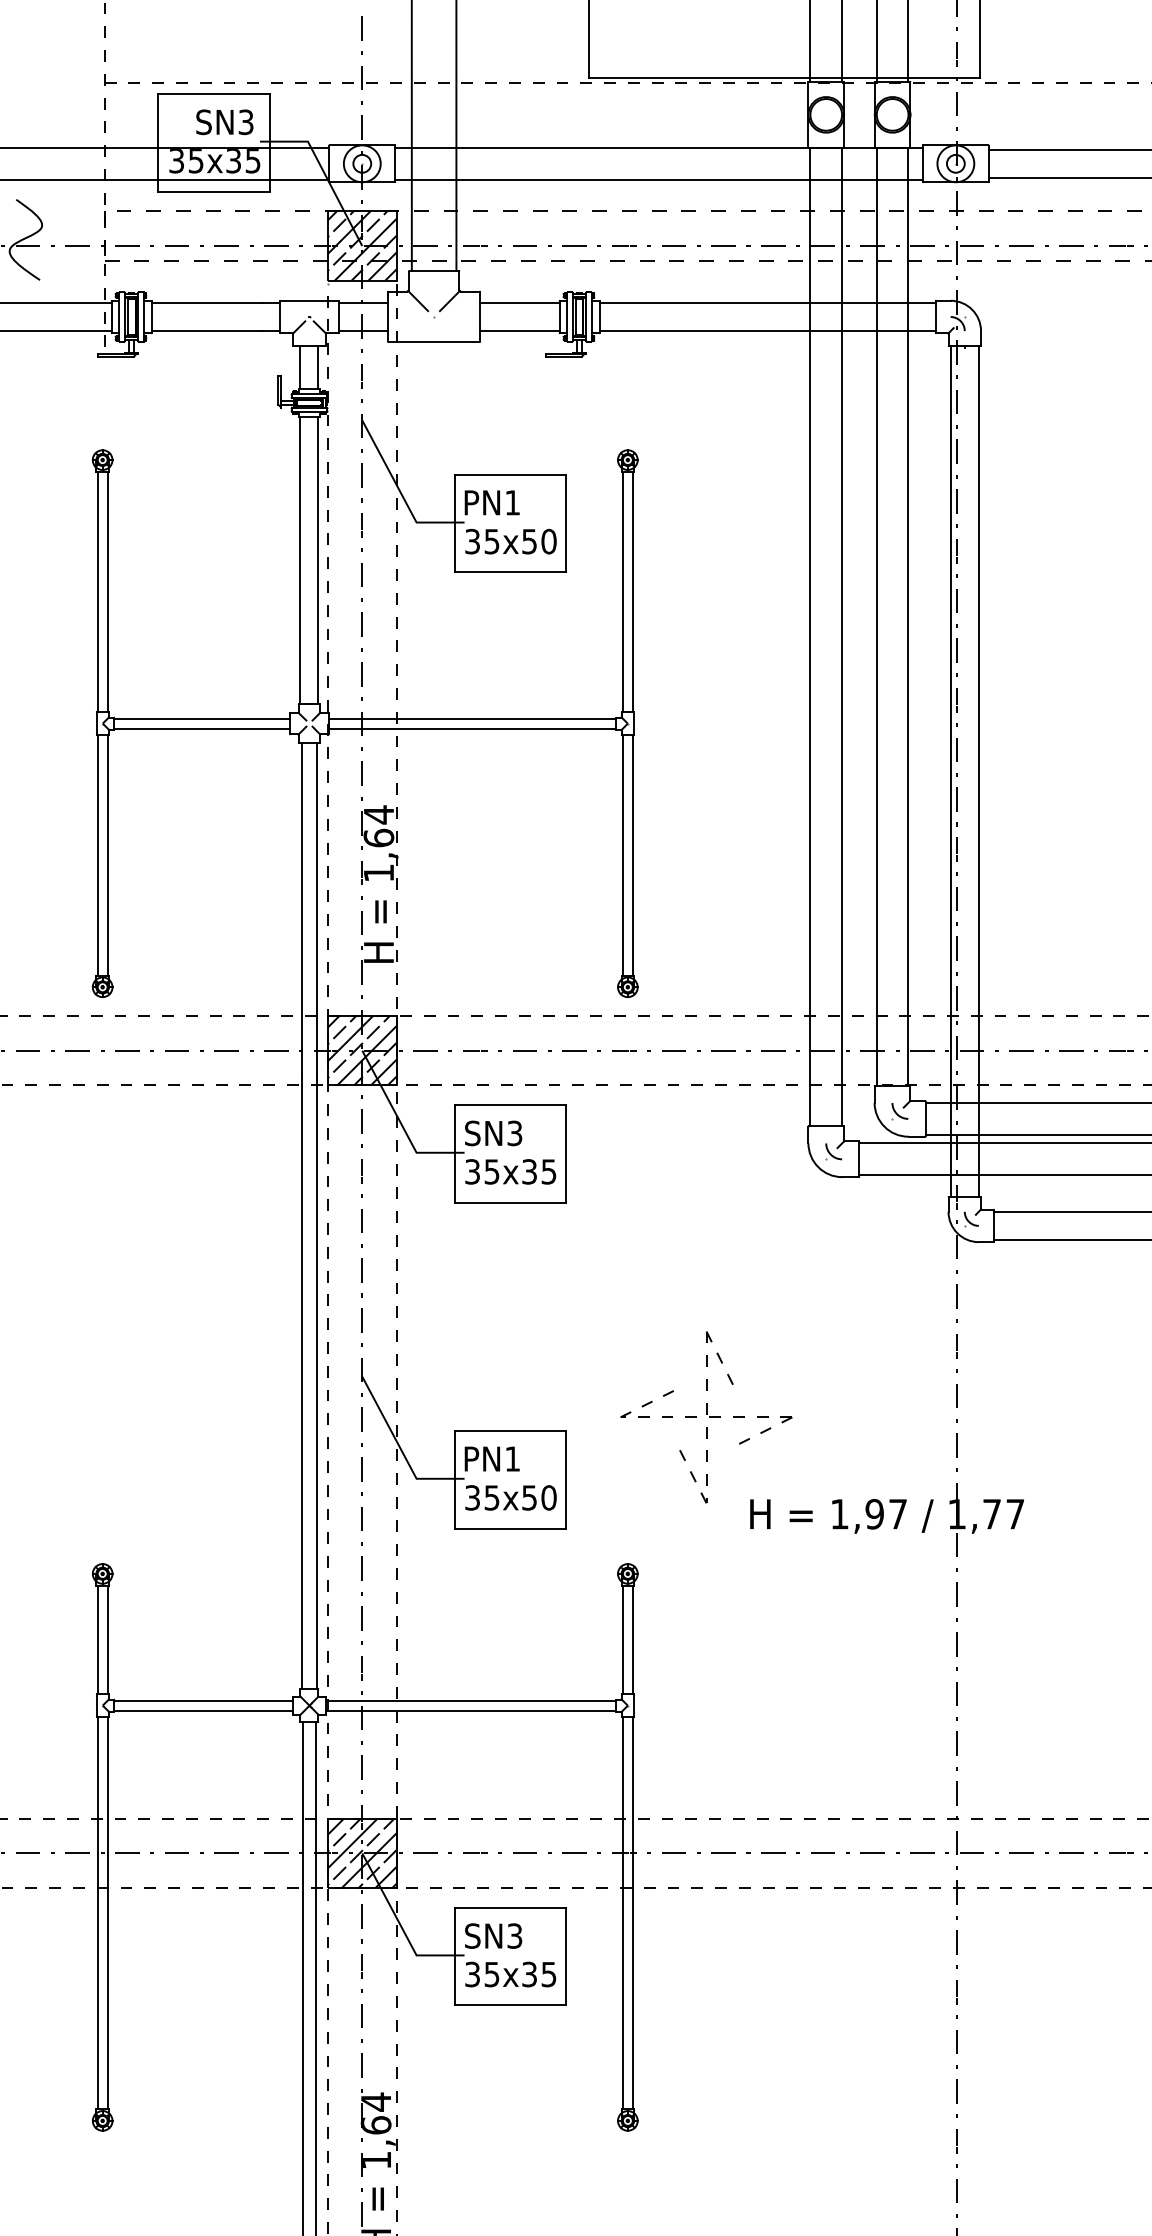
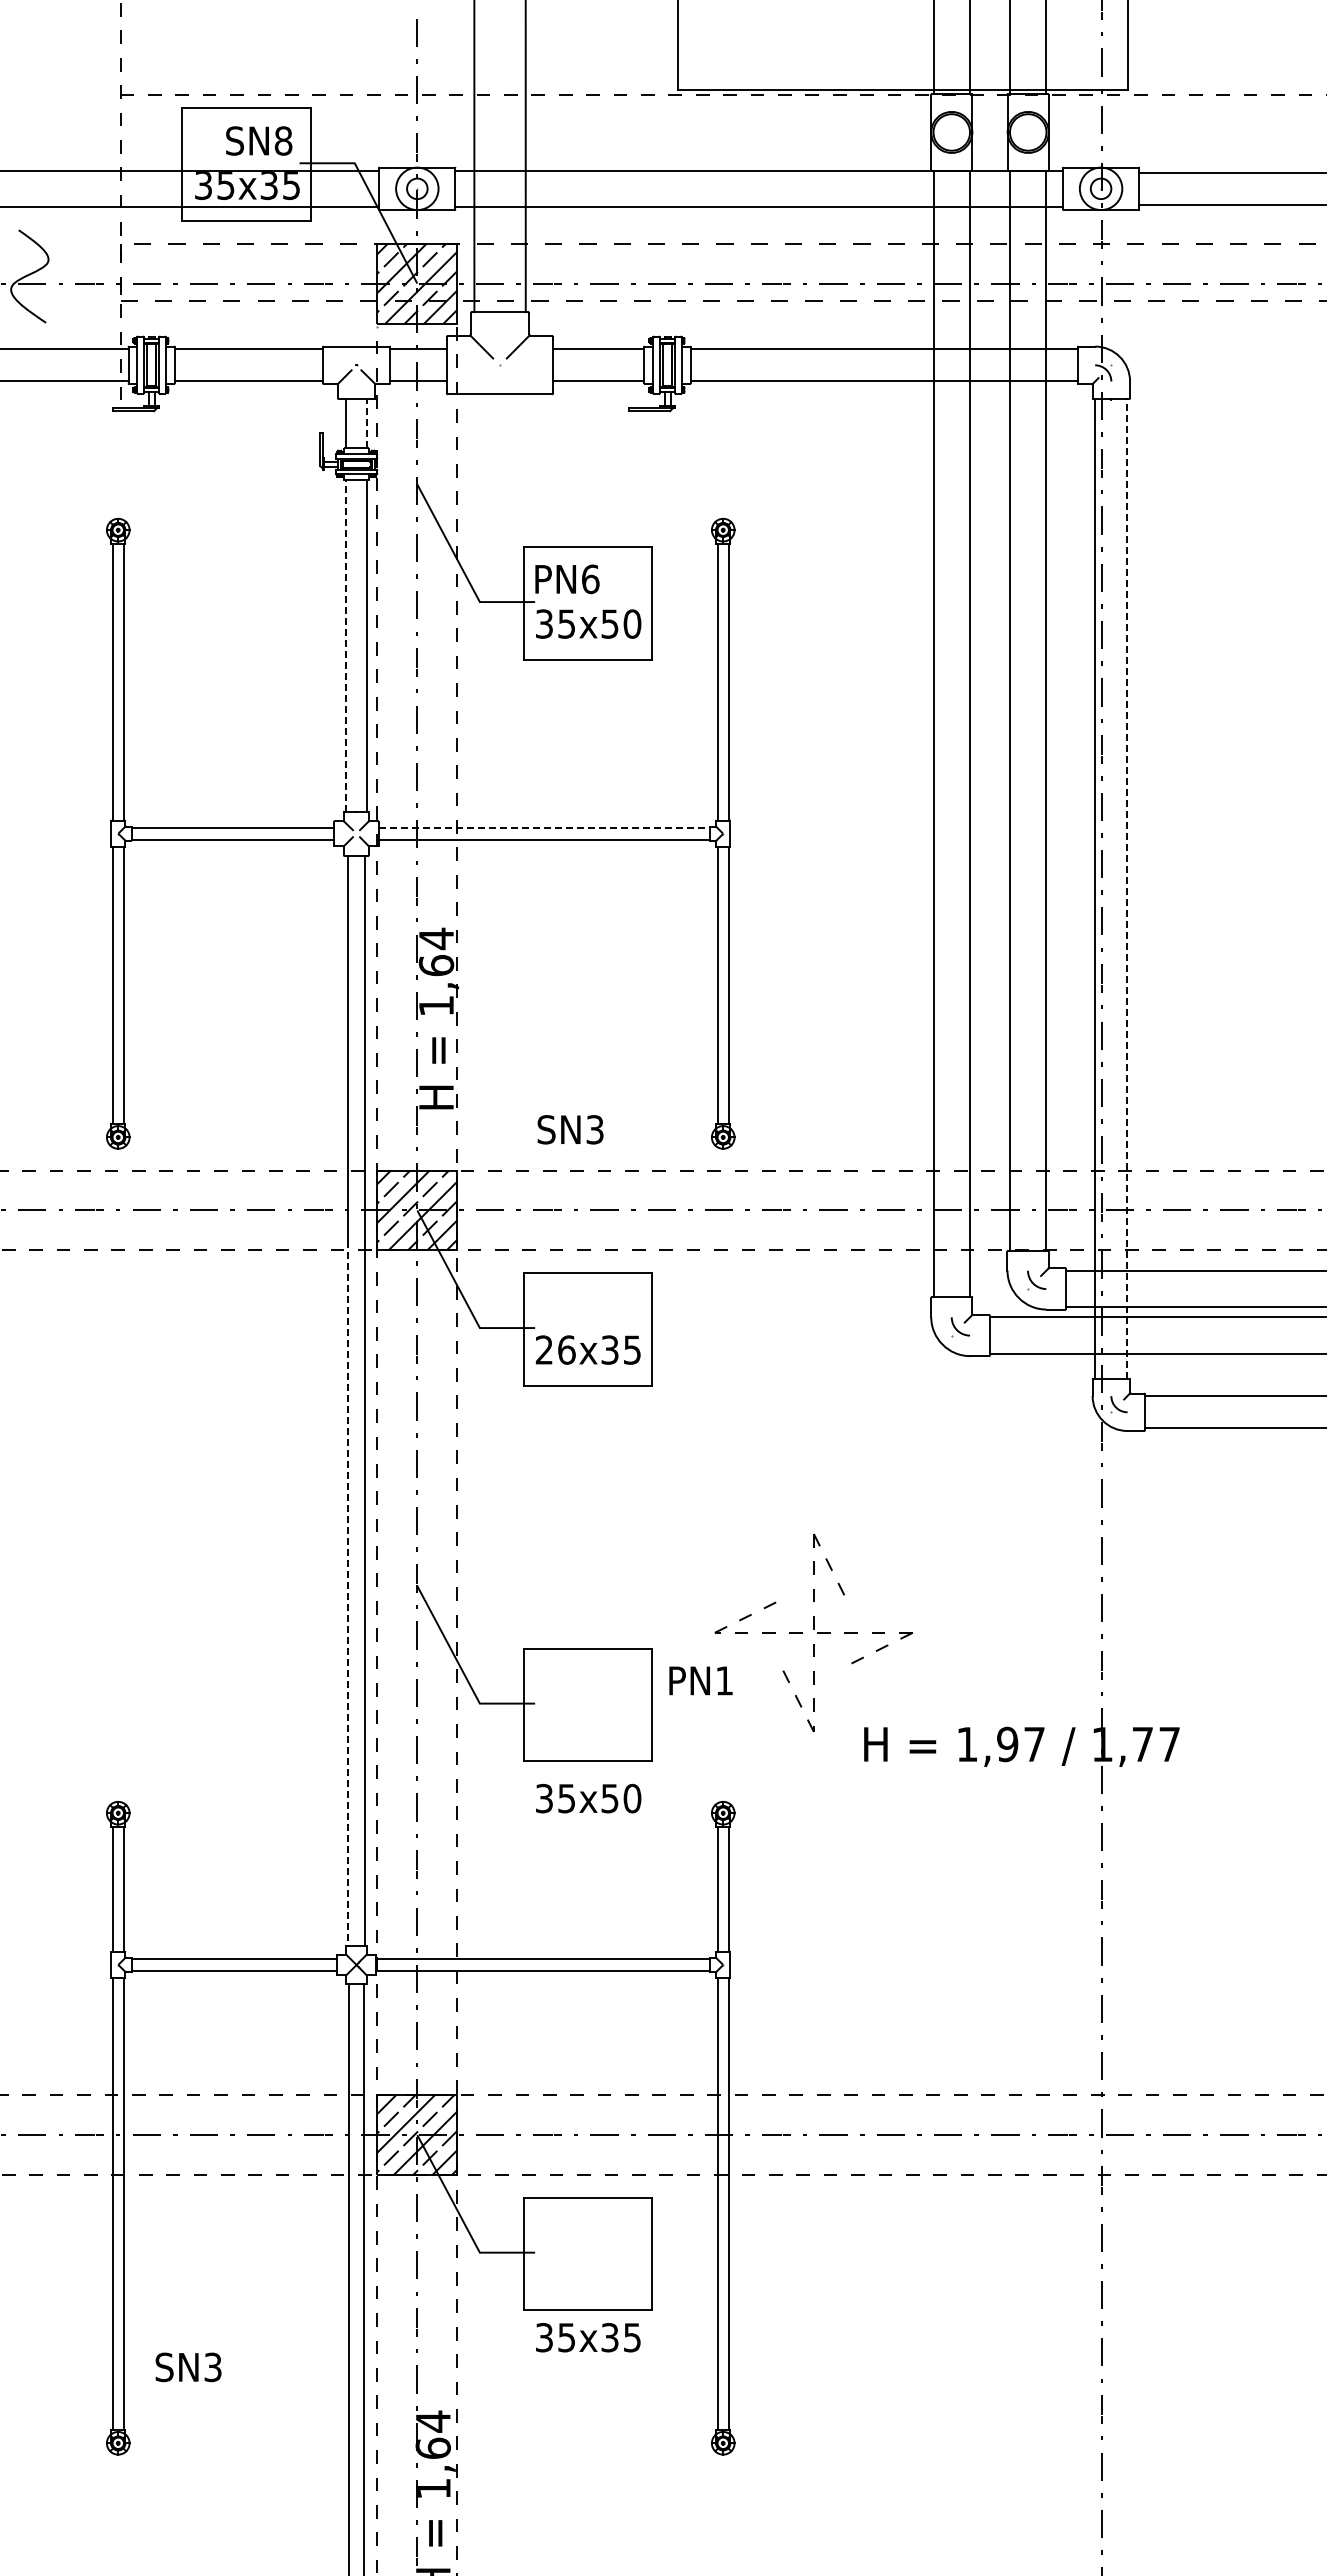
text: (246, 121) -> (283, 140), SN3 -> SN8
line: (318, 367) -> (366, 423), solid -> dashed
text: (512, 502) -> (590, 579), PN1 -> PN6
line: (300, 560) -> (346, 645), solid -> dashed
line: (472, 719) -> (544, 828), solid -> dashed
line: (978, 771) -> (1127, 888), solid -> dashed
text: (493, 1133) -> (570, 1129), moved
text: (482, 1171) -> (555, 1349), 35x35 -> 26x35
line: (301, 1383) -> (347, 1593), solid -> dashed
text: (491, 1458) -> (700, 1680), moved
text: (510, 1497) -> (588, 1798), moved
text: (493, 1936) -> (188, 2367), moved
text: (510, 1974) -> (588, 2337), moved

